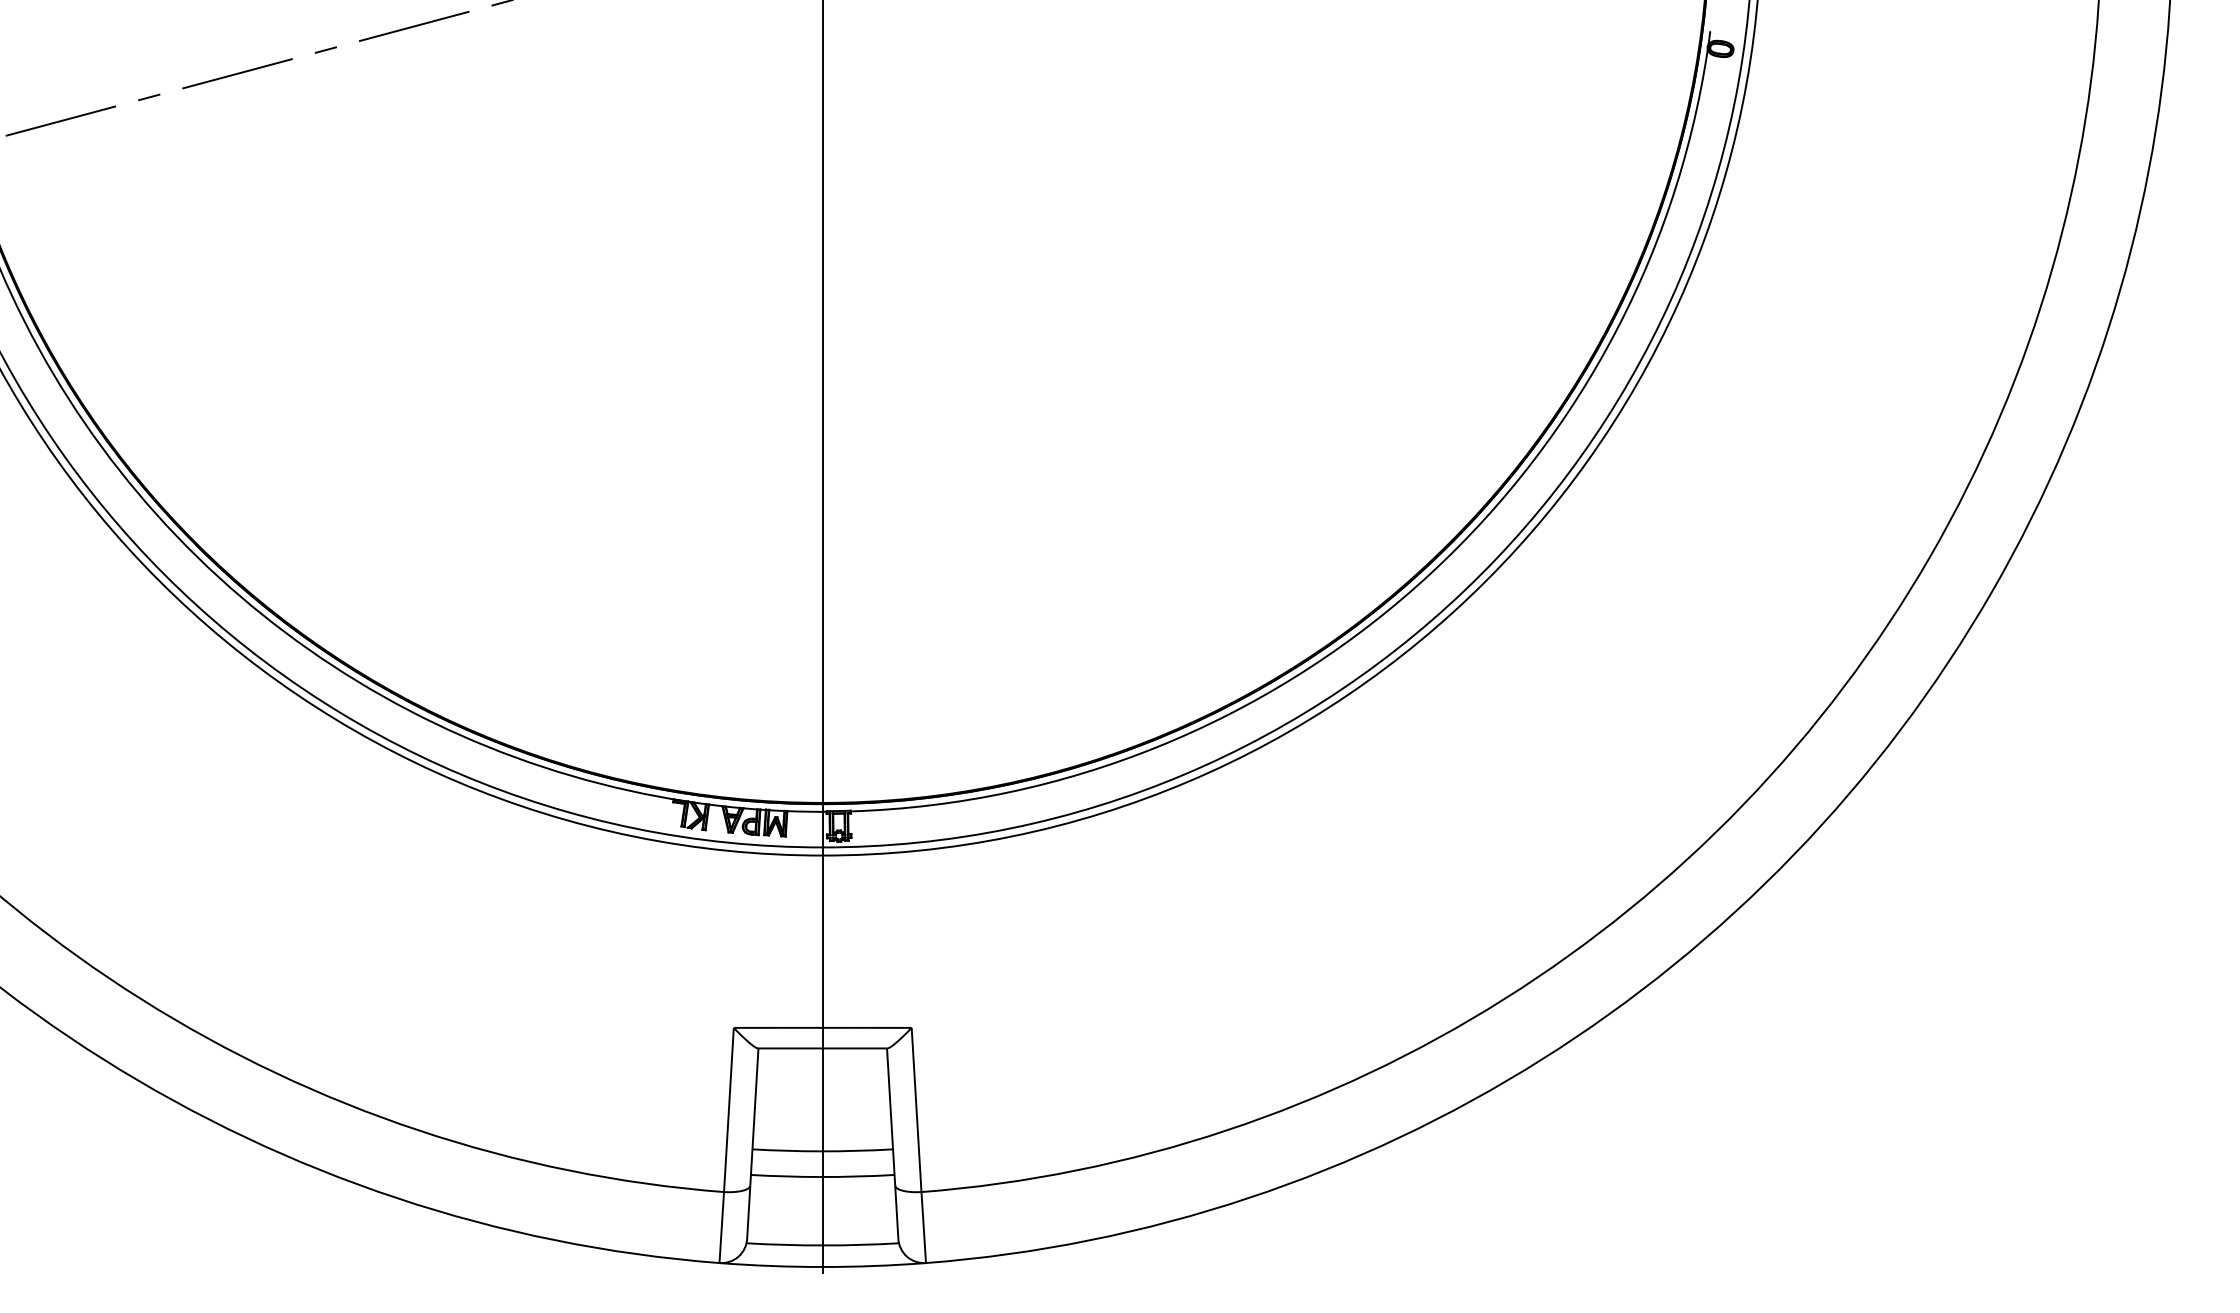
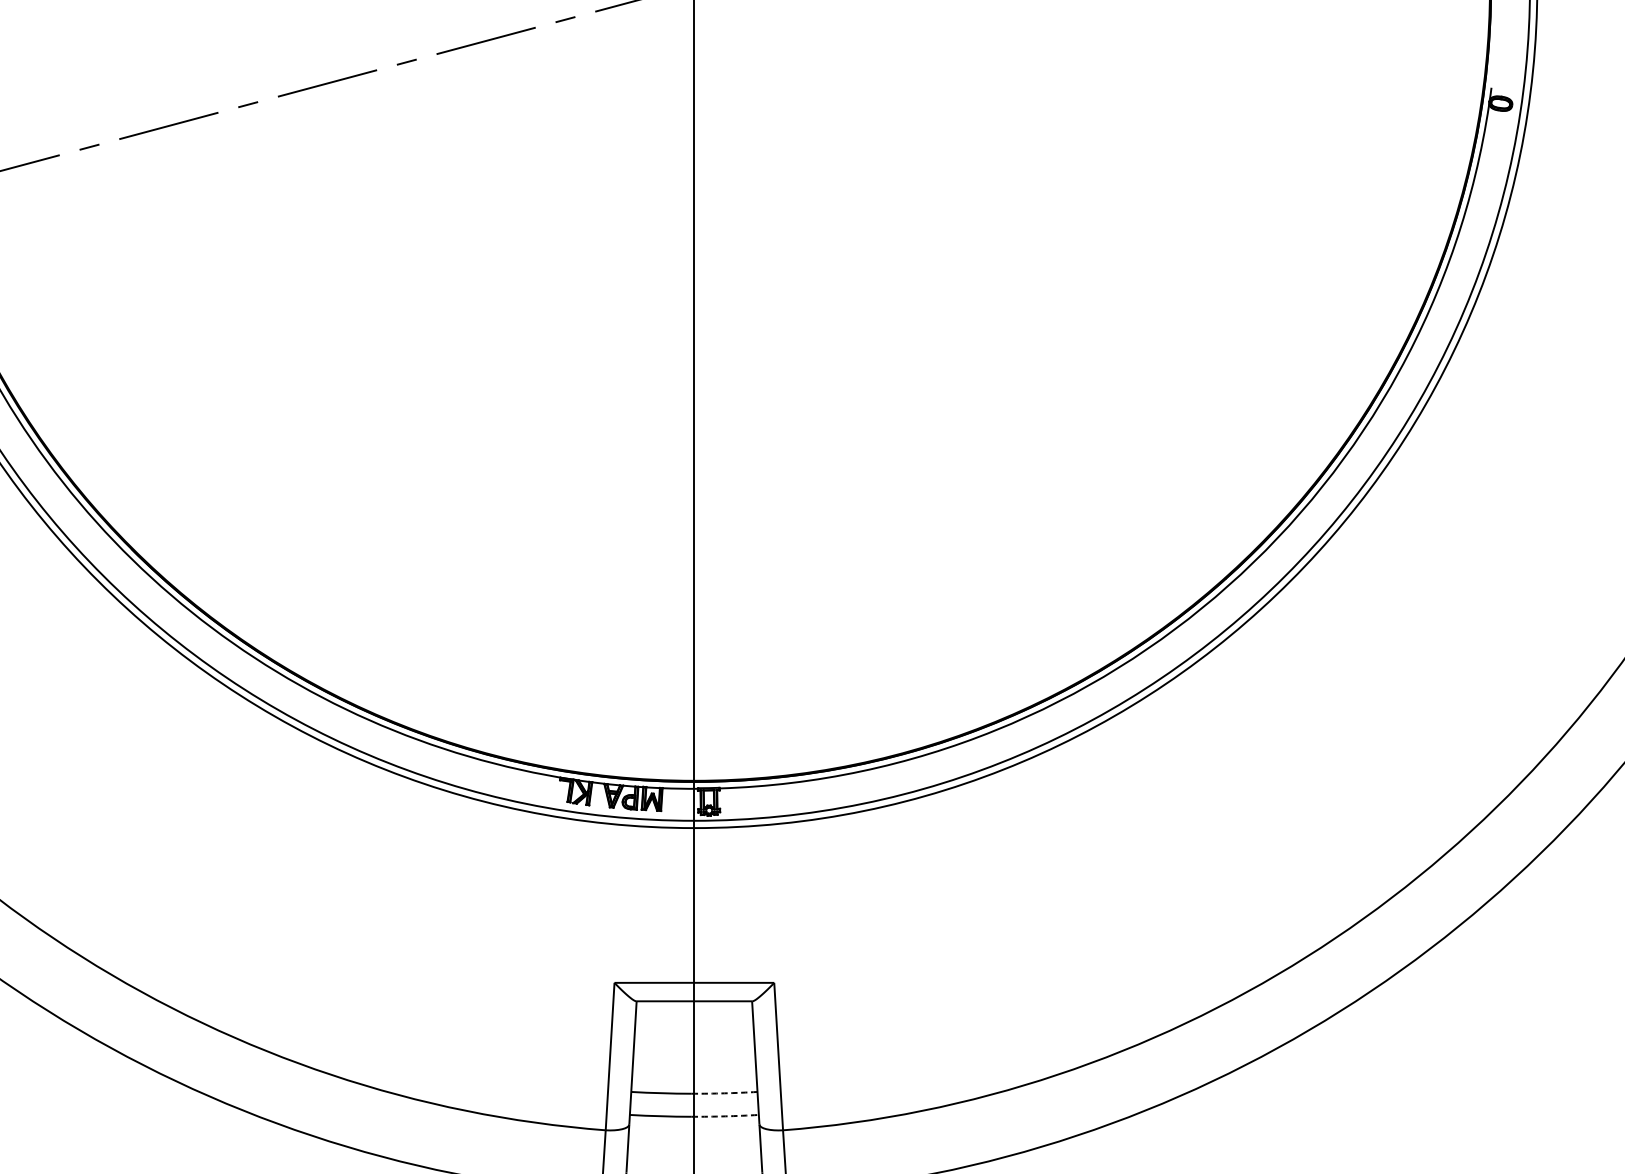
arc: (856, 1150) -> (724, 1092), solid -> dashed
arc: (857, 1176) -> (725, 1116), solid -> dashed

